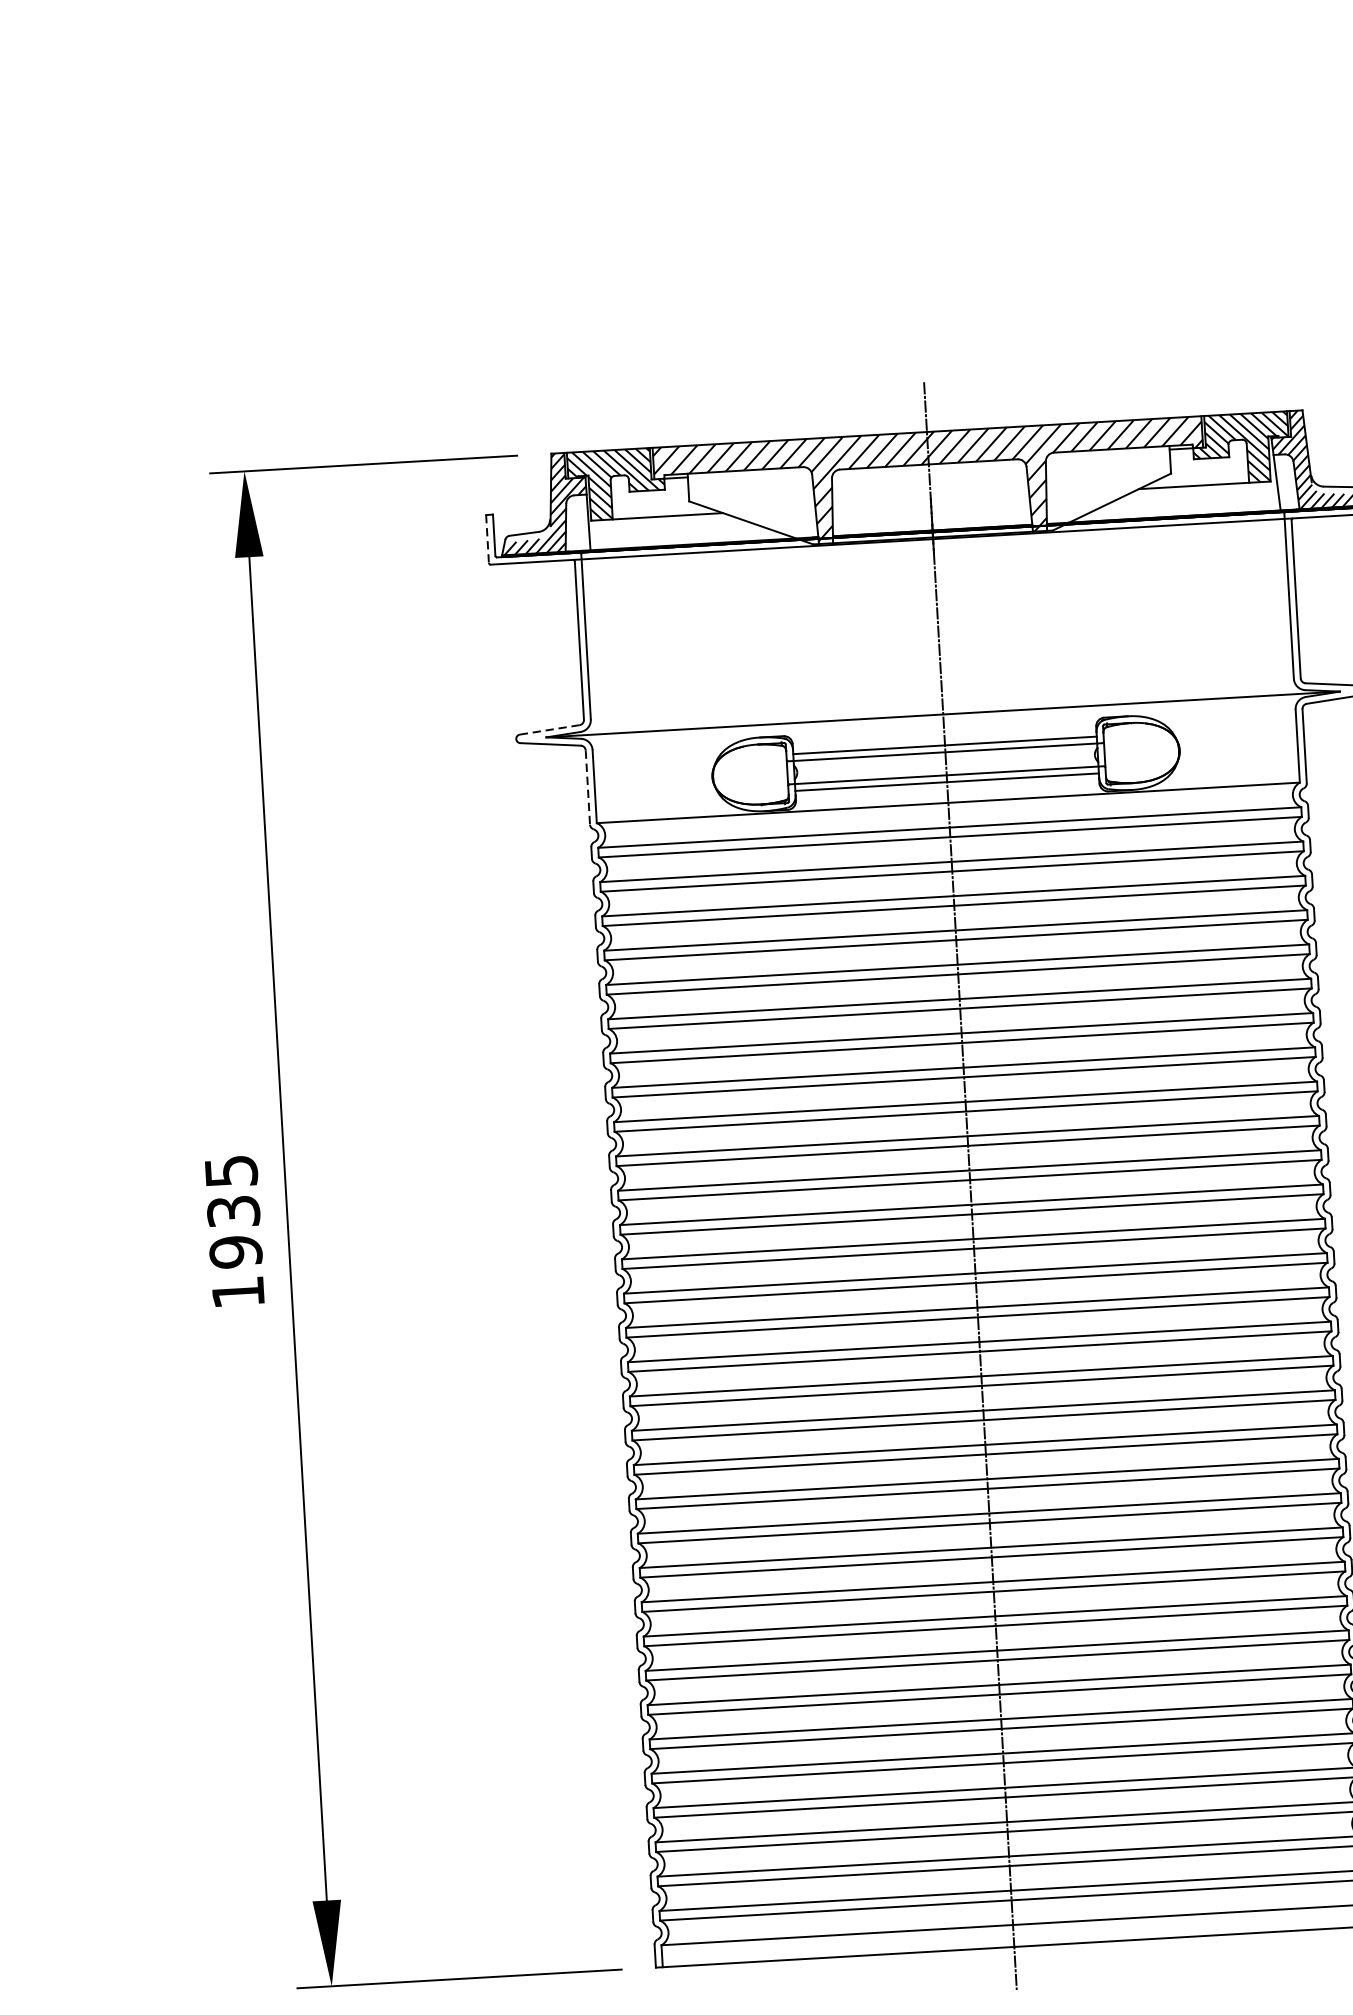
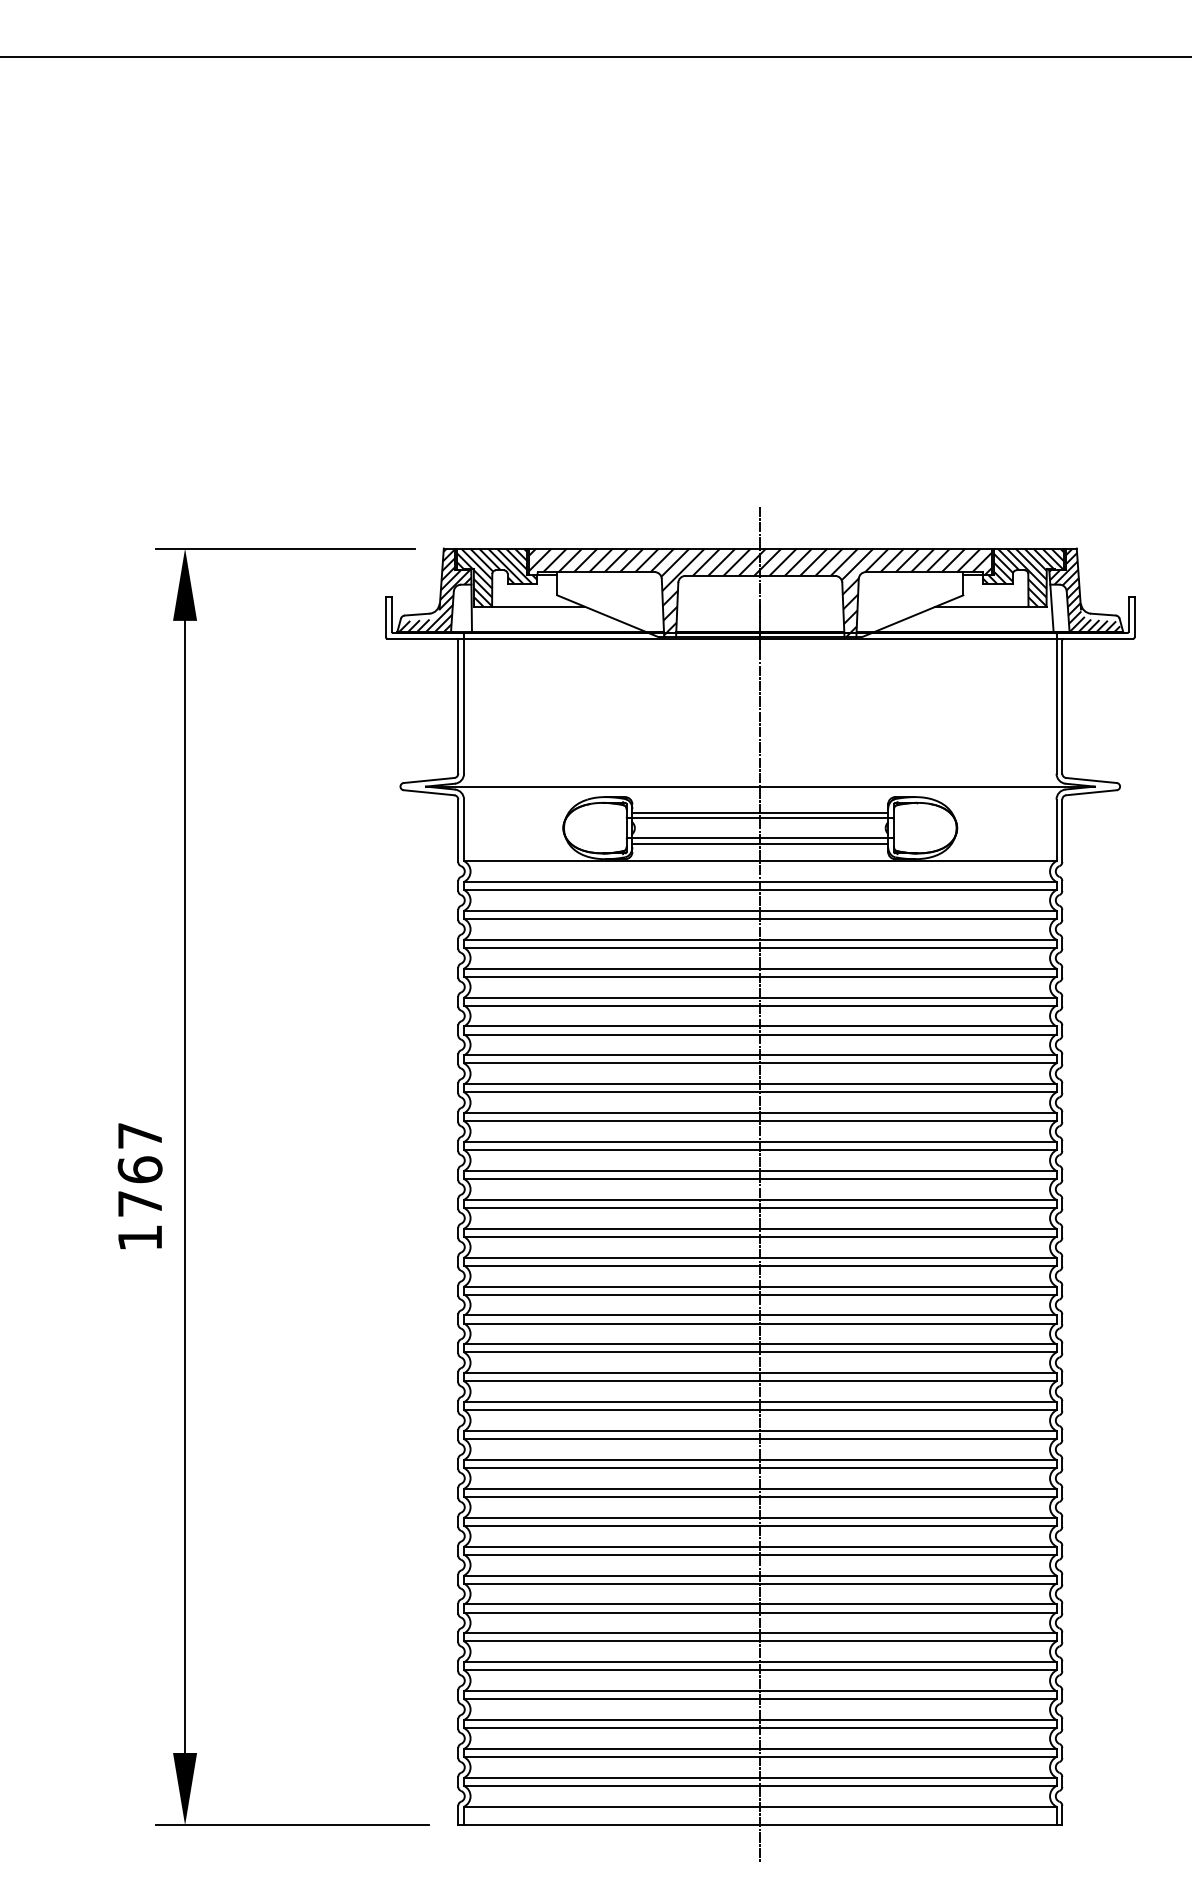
line: (488, 539) -> (386, 617), dashed -> solid
line: (549, 729) -> (428, 780), dashed -> solid
line: (588, 788) -> (458, 831), dashed -> solid
text: (232, 1212) -> (139, 1170), 1935 -> 1767

